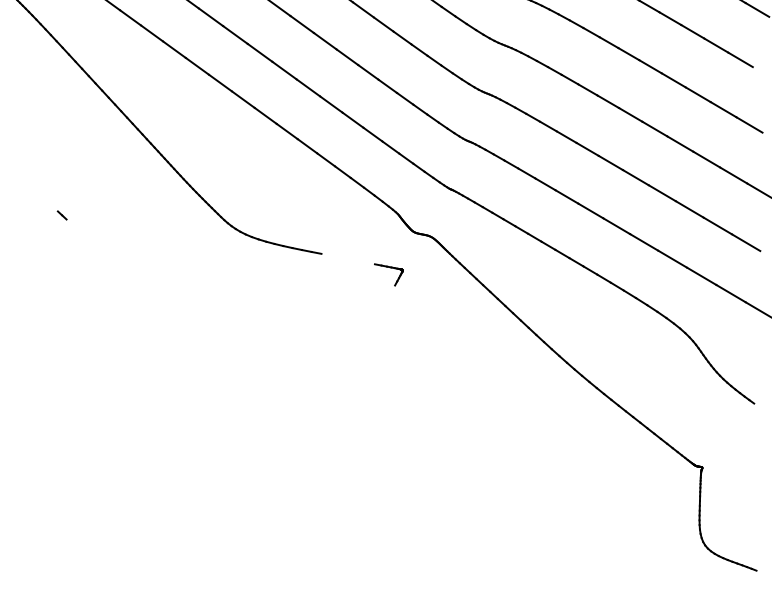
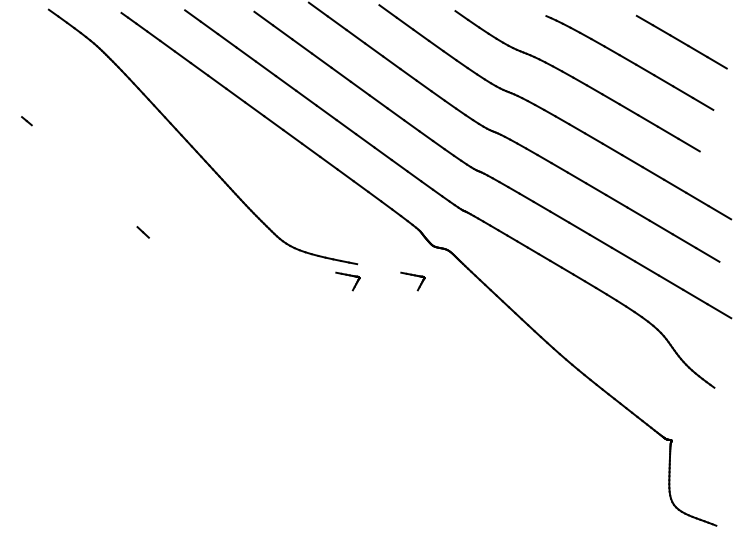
line: (749, 124) -> (710, 157), removed
part: (61, 215) -> (142, 232), size x1.6
part: (309, 274) -> (347, 281), added

